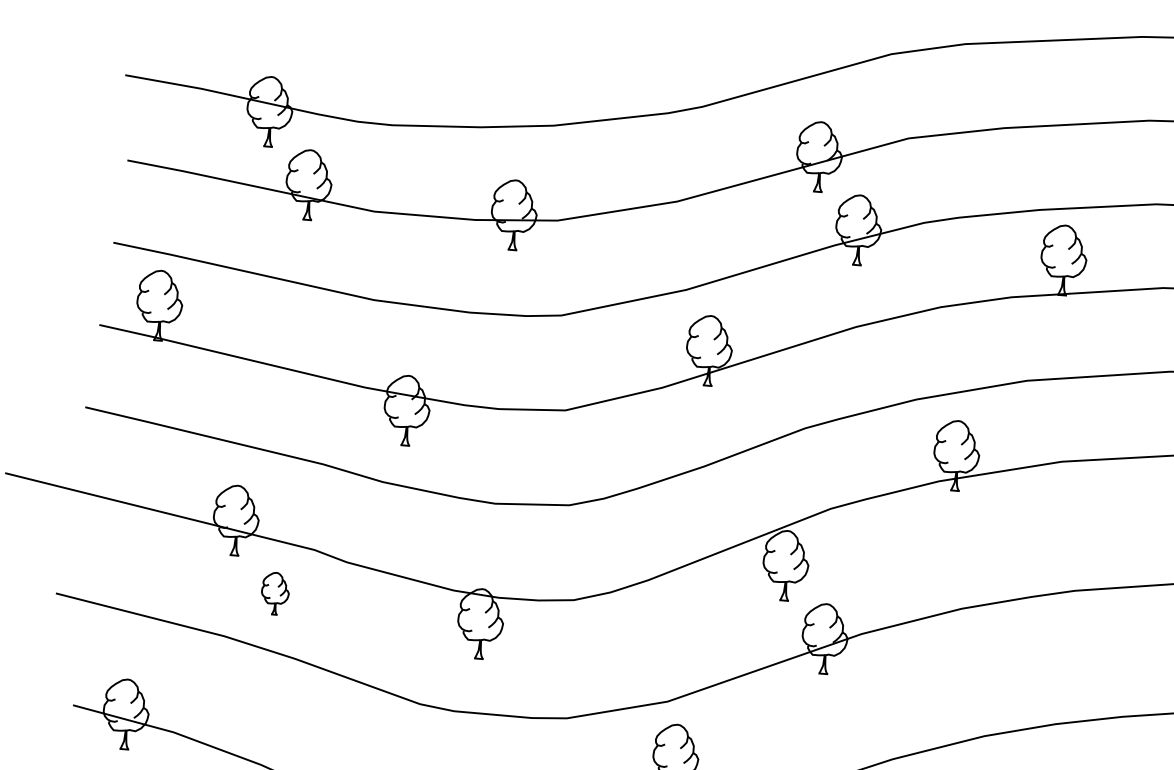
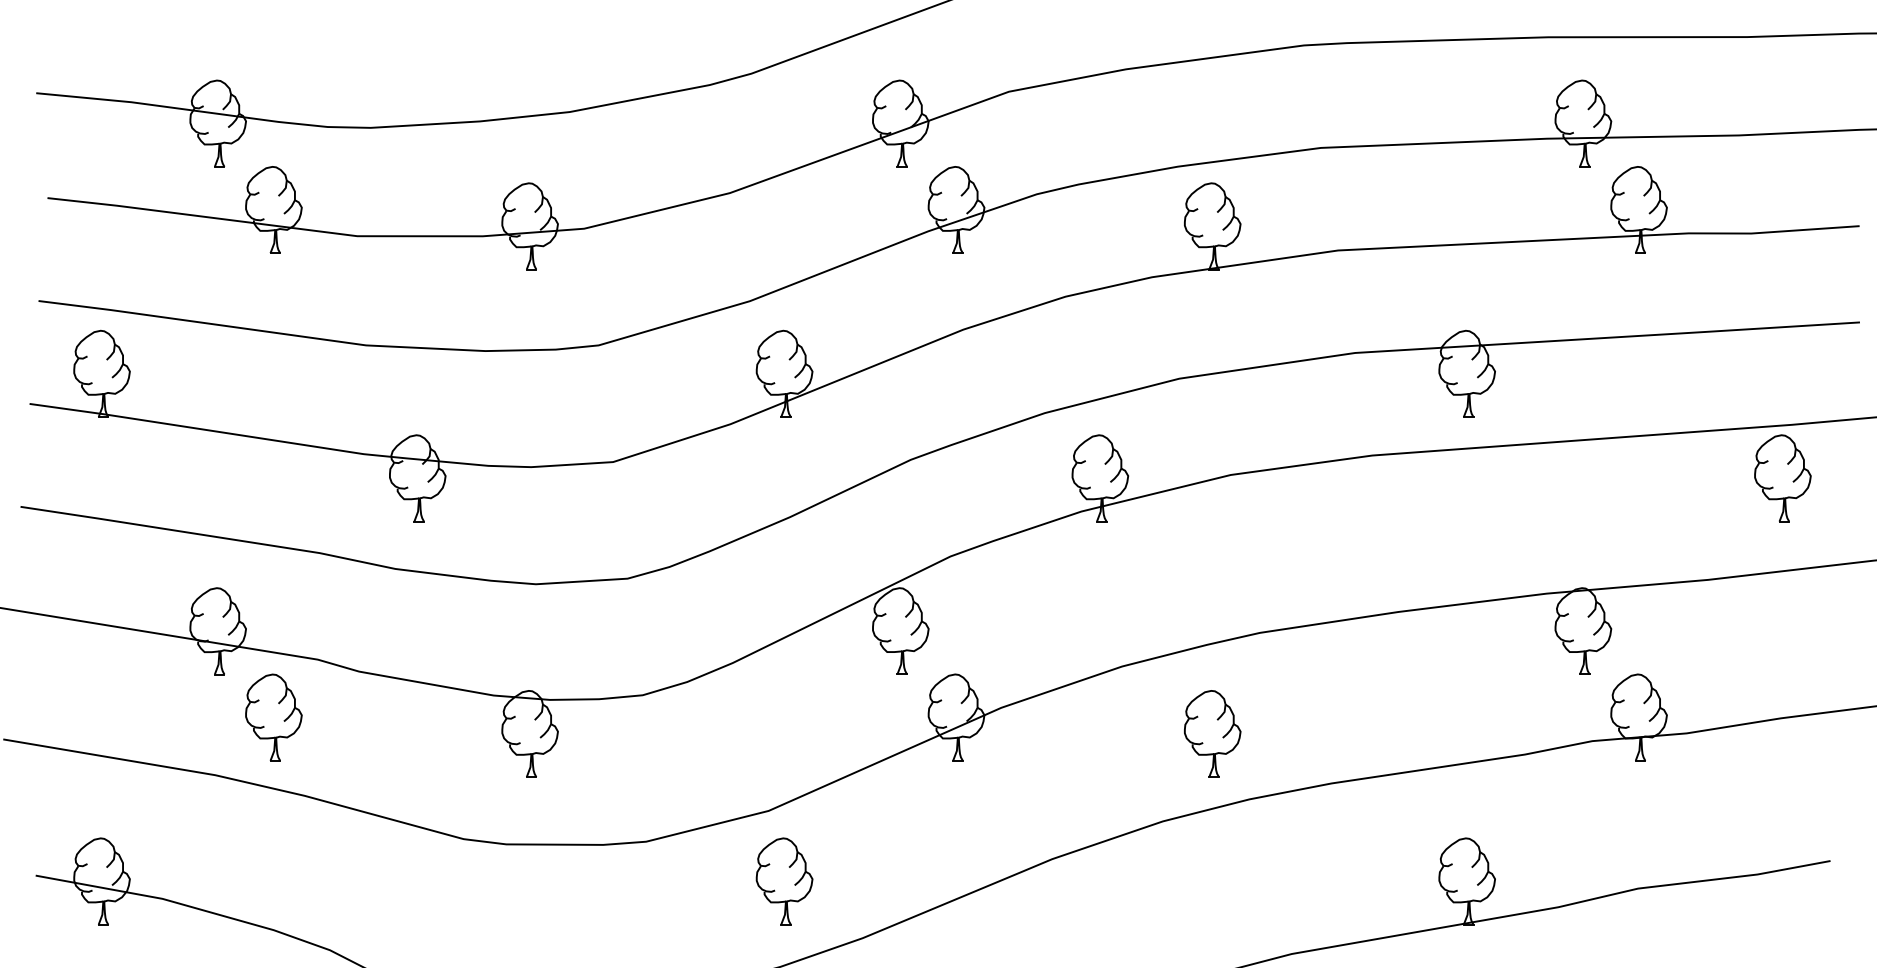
part: (274, 593) -> (273, 717), size x1.67
part: (1030, 668) -> (1212, 733), added

